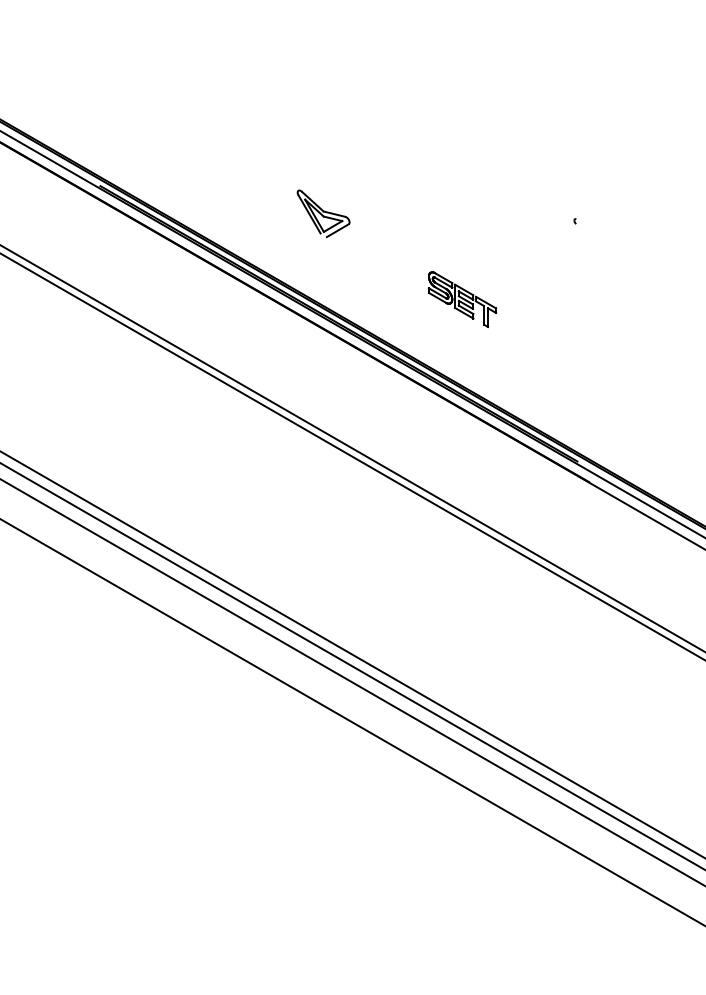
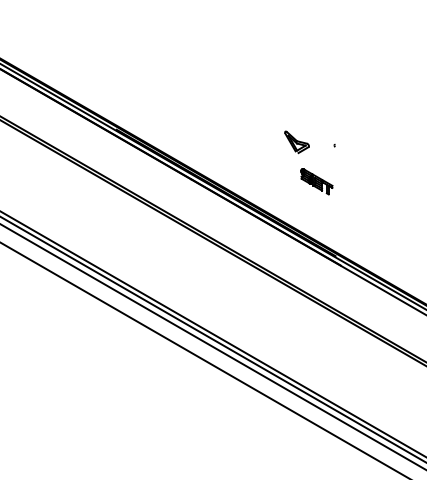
part: (322, 214) -> (296, 142), moved
part: (461, 298) -> (316, 181), moved

